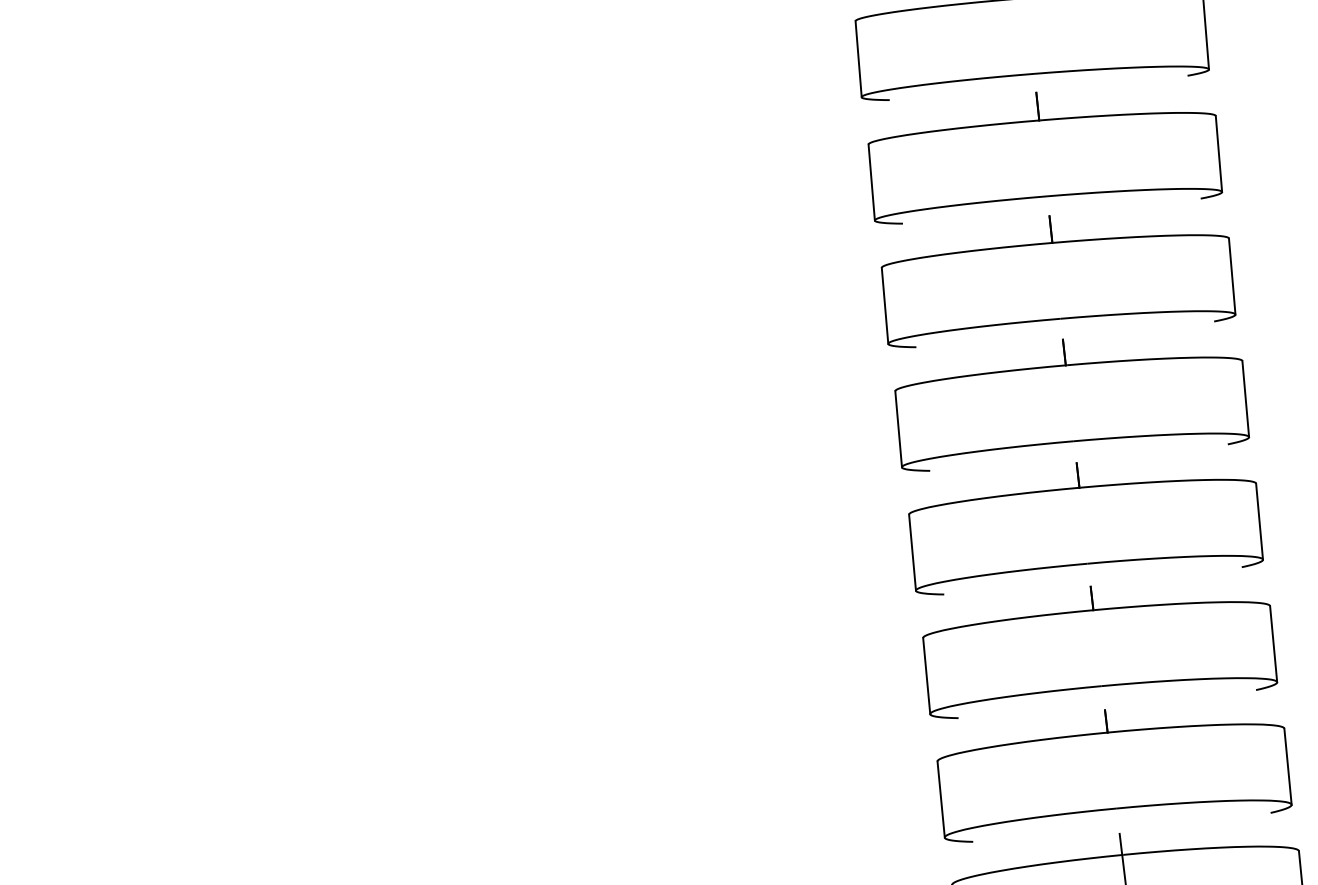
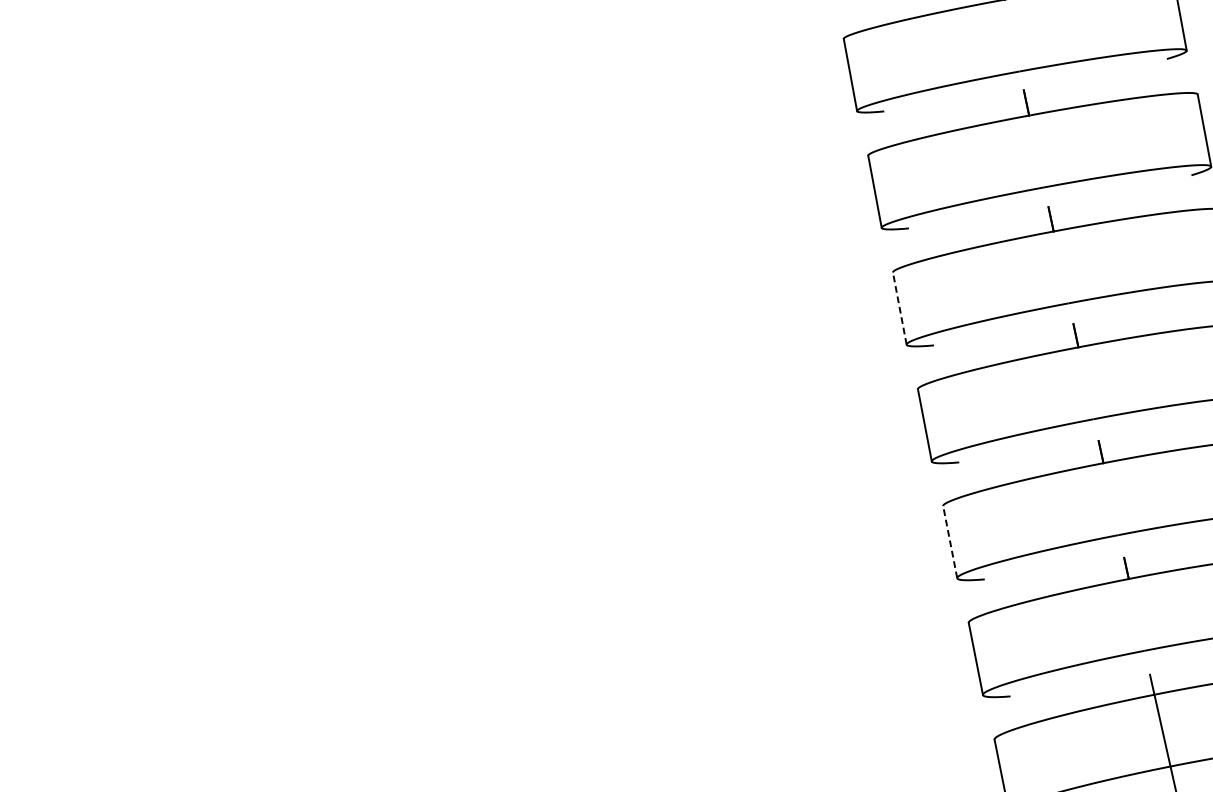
line: (898, 428) -> (899, 307), solid -> dashed
line: (926, 675) -> (949, 541), solid -> dashed

